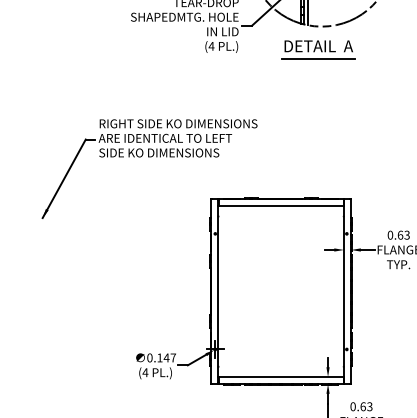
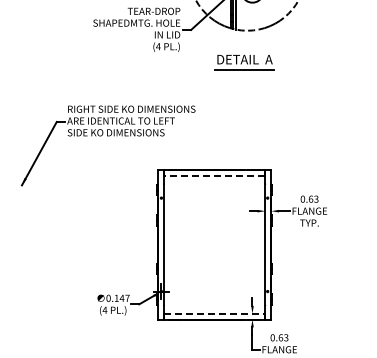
part: (318, 49) -> (244, 62), moved
line: (281, 205) -> (214, 175), solid -> dashed
line: (282, 376) -> (215, 313), solid -> dashed

